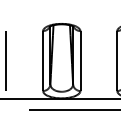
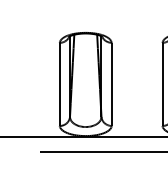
line: (6, 61) -> (8, 84), removed

